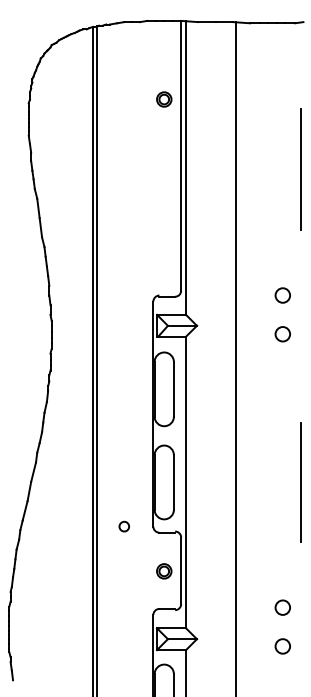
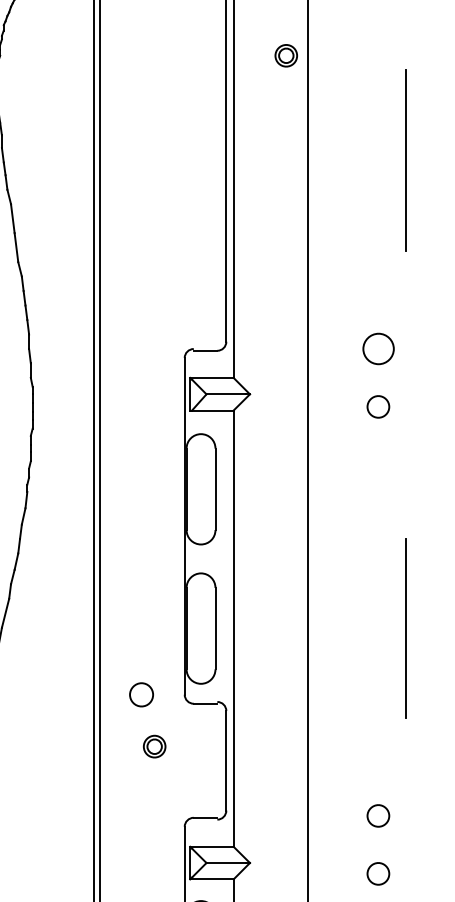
part: (164, 99) -> (286, 55), moved
part: (282, 295) -> (377, 348), size x1.4
part: (123, 526) -> (140, 694), size x1.6
part: (164, 571) -> (155, 746), moved

